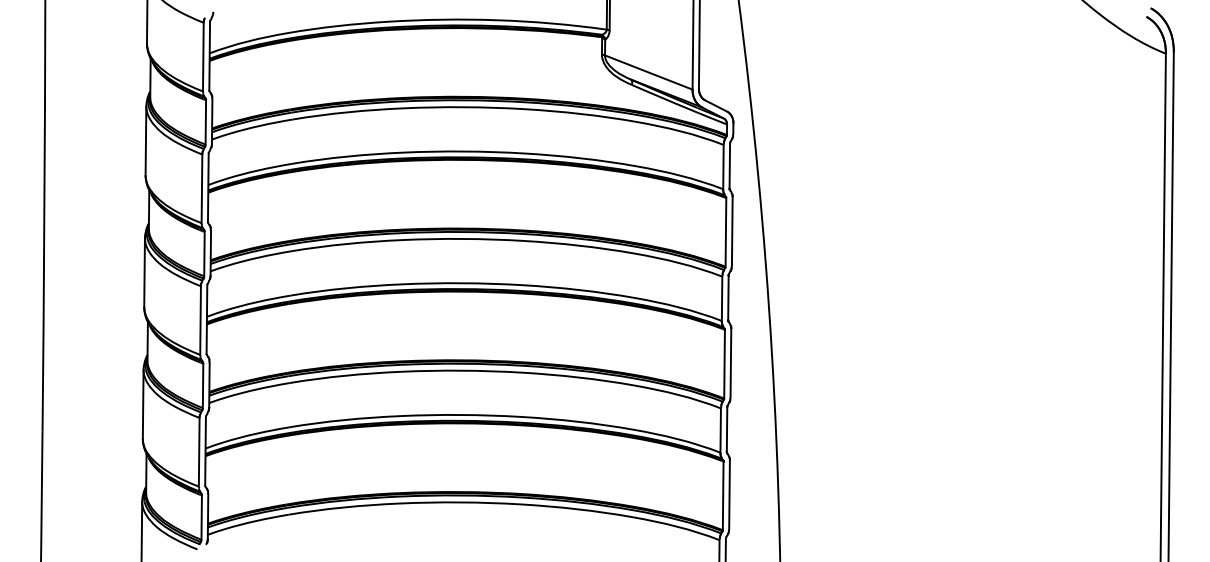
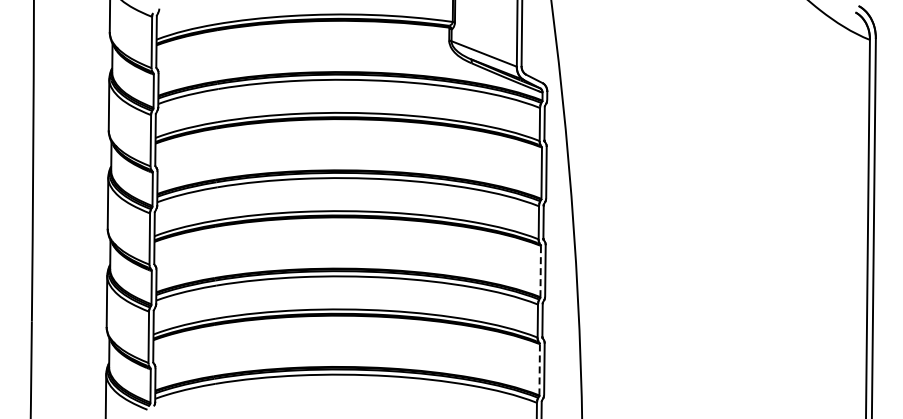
line: (724, 364) -> (540, 271), solid -> dashed
line: (722, 495) -> (539, 369), solid -> dashed

